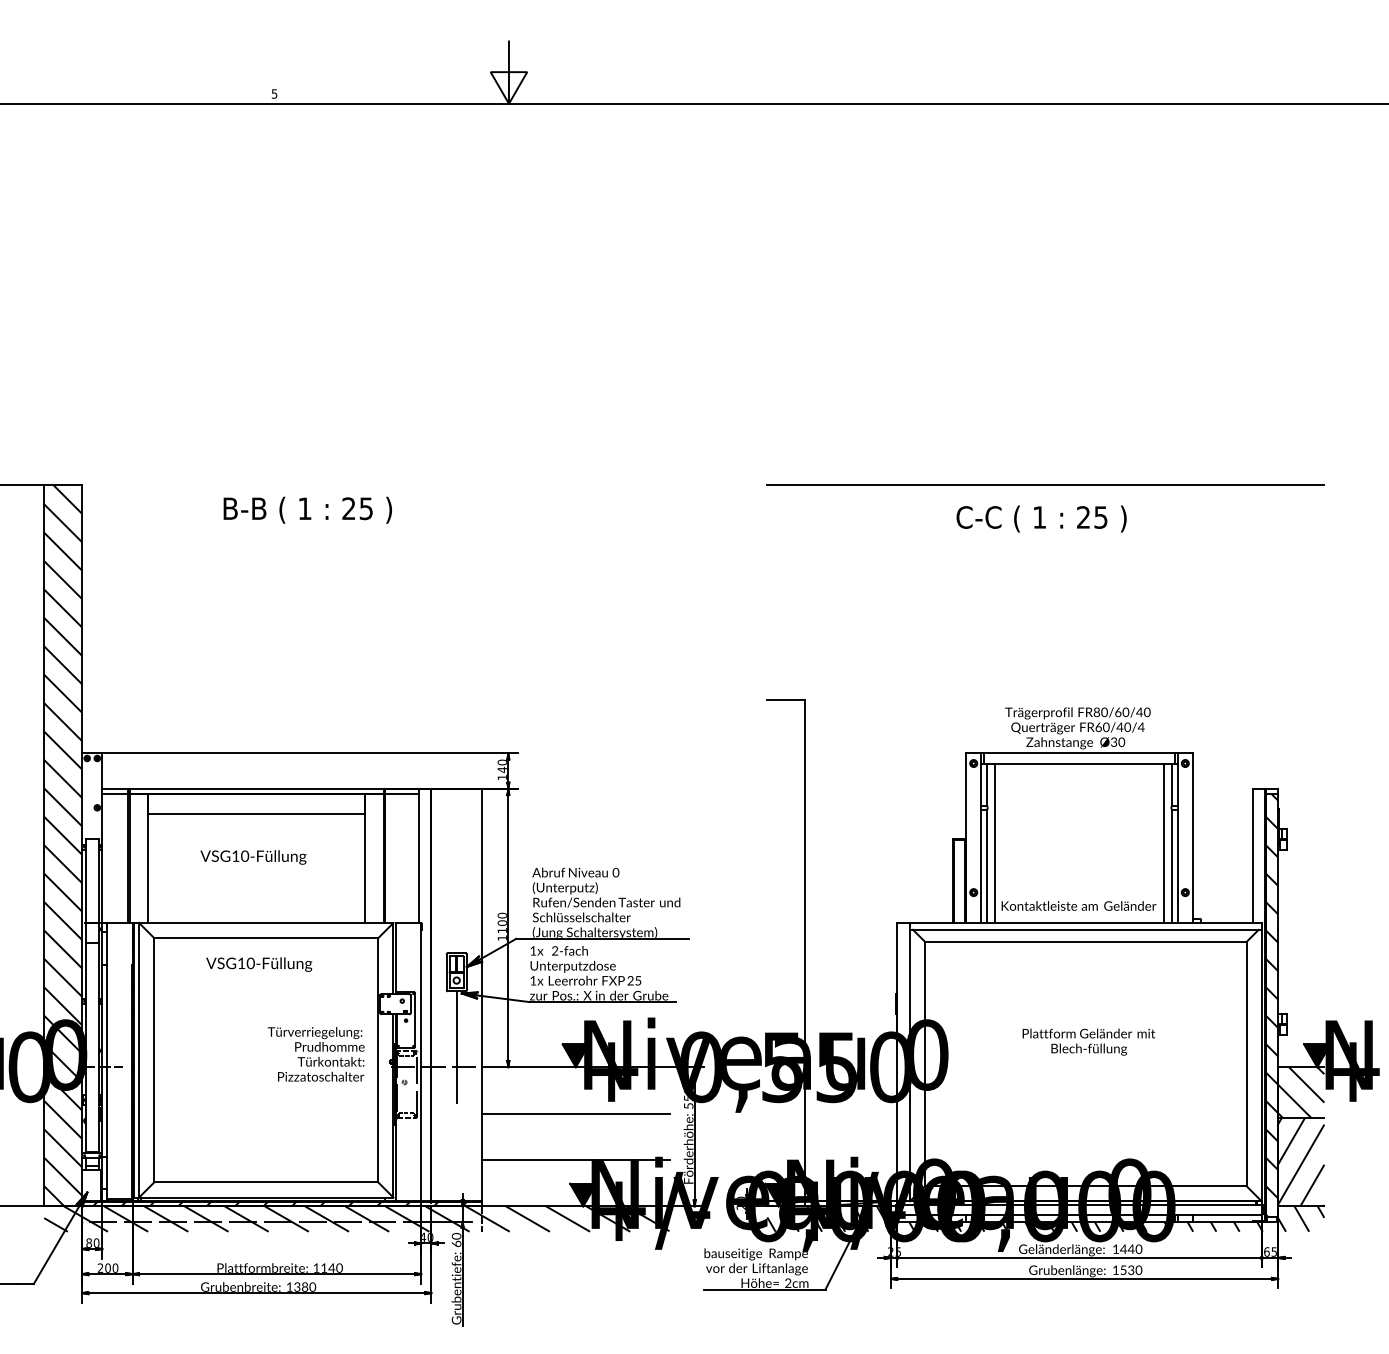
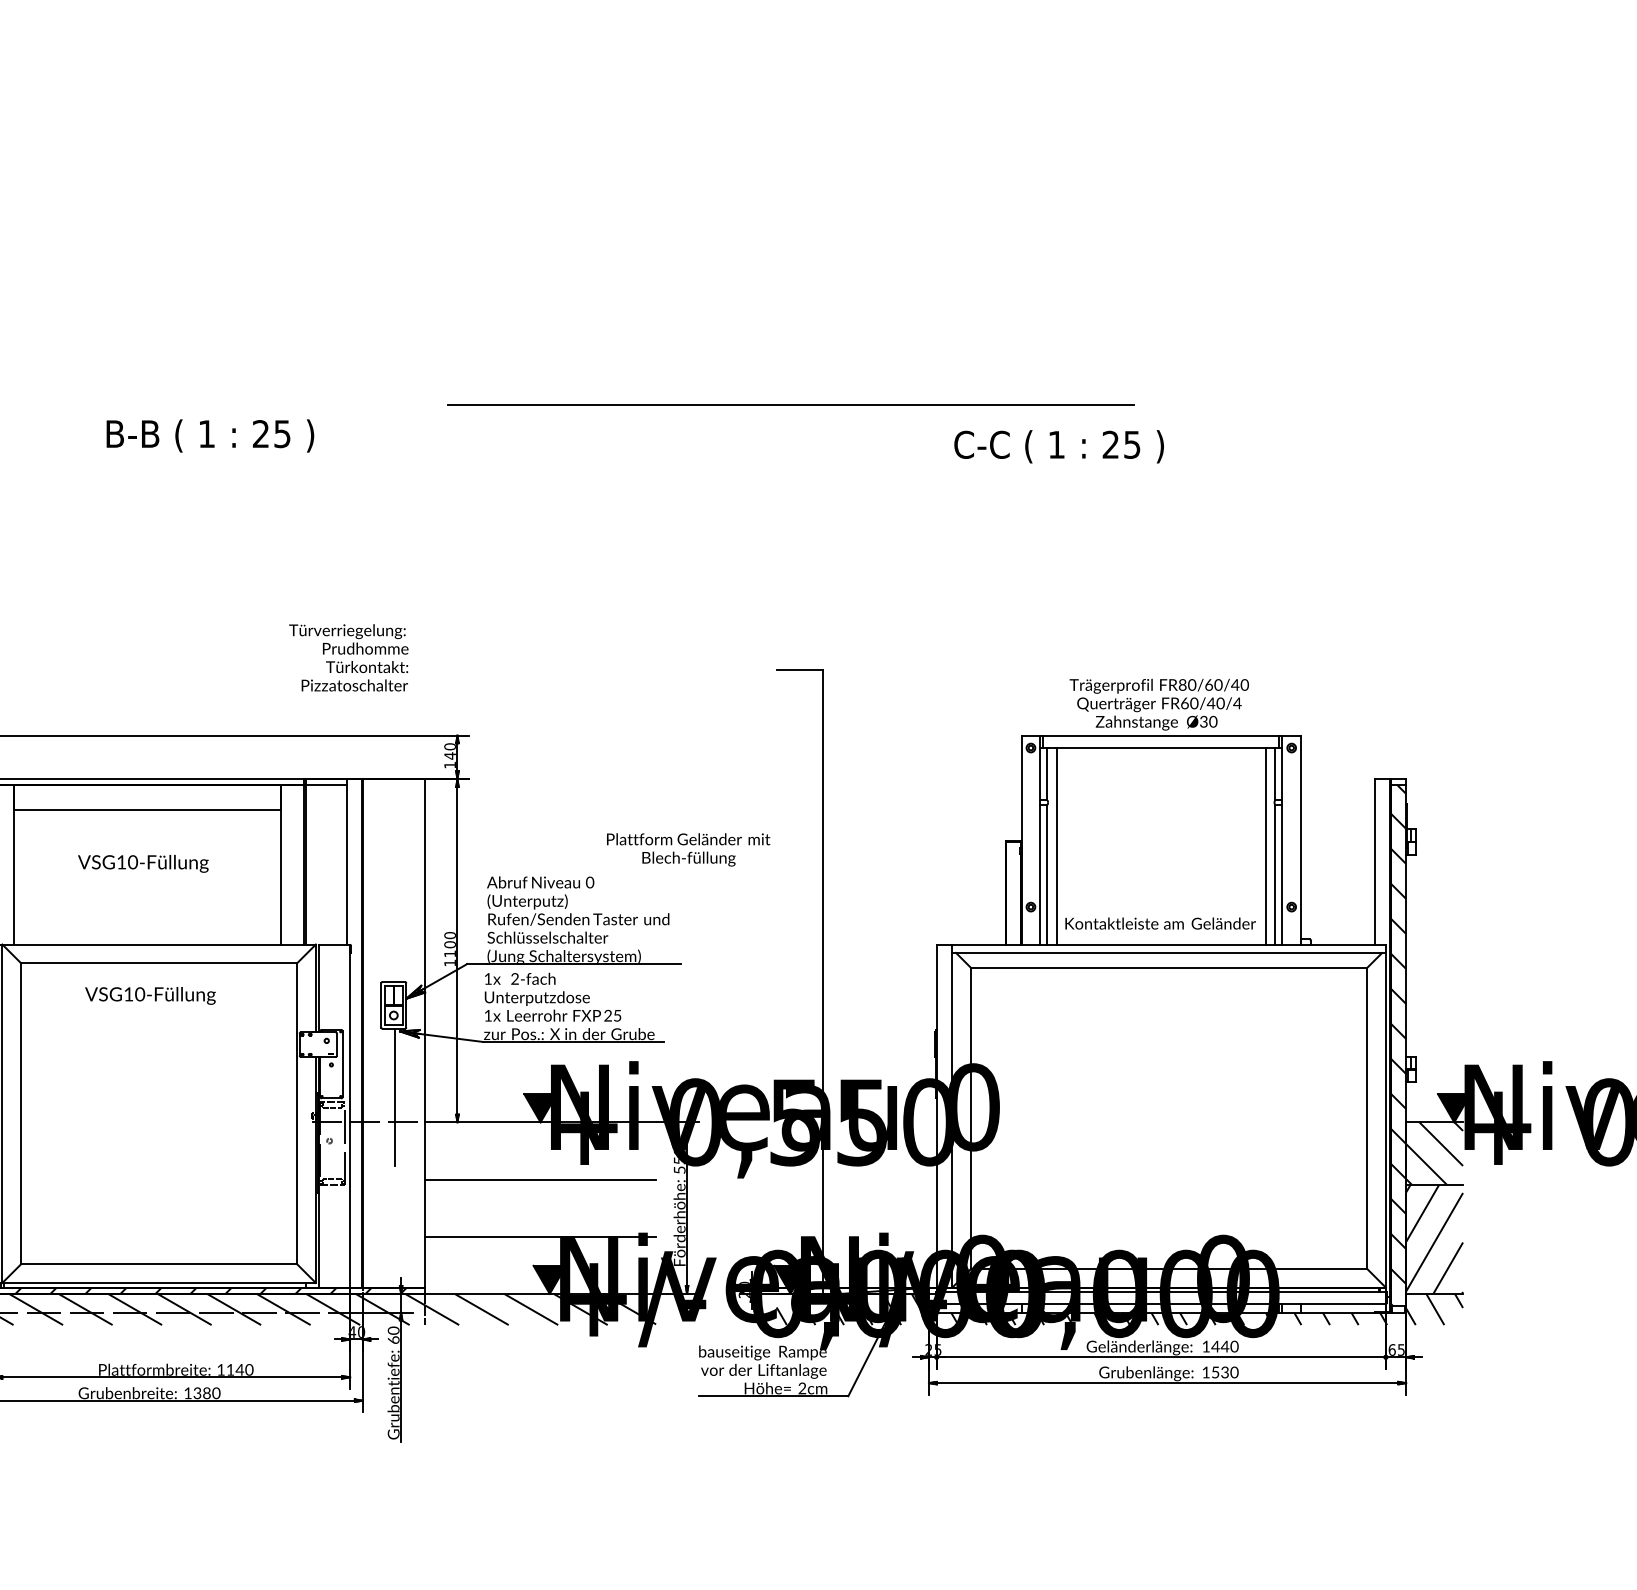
line: (1045, 484) -> (790, 404), moved
text: (1041, 518) -> (1058, 446), moved
text: (1088, 1041) -> (688, 849), moved
text: (315, 1054) -> (347, 658), moved

